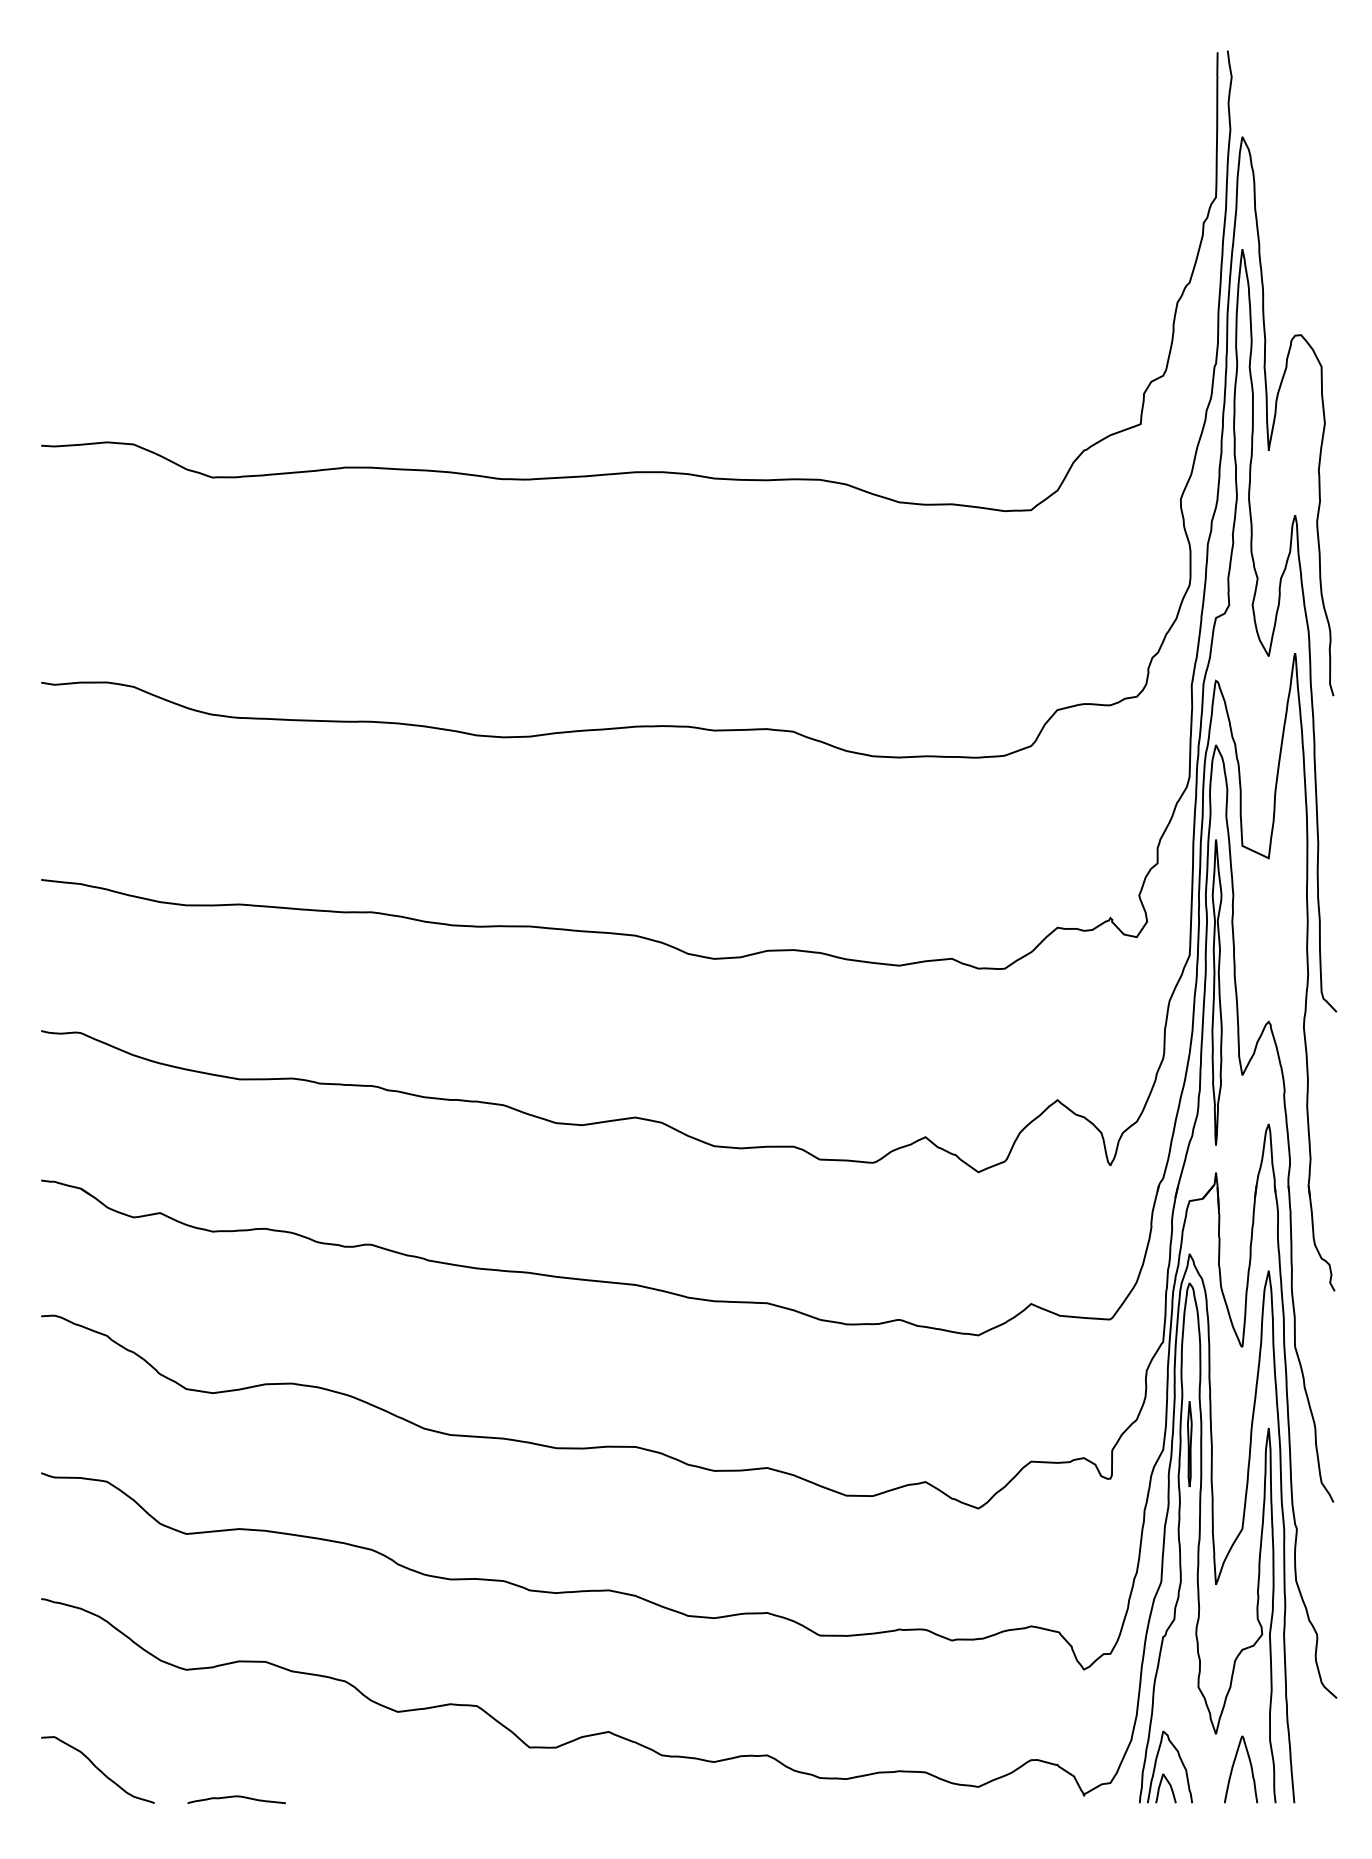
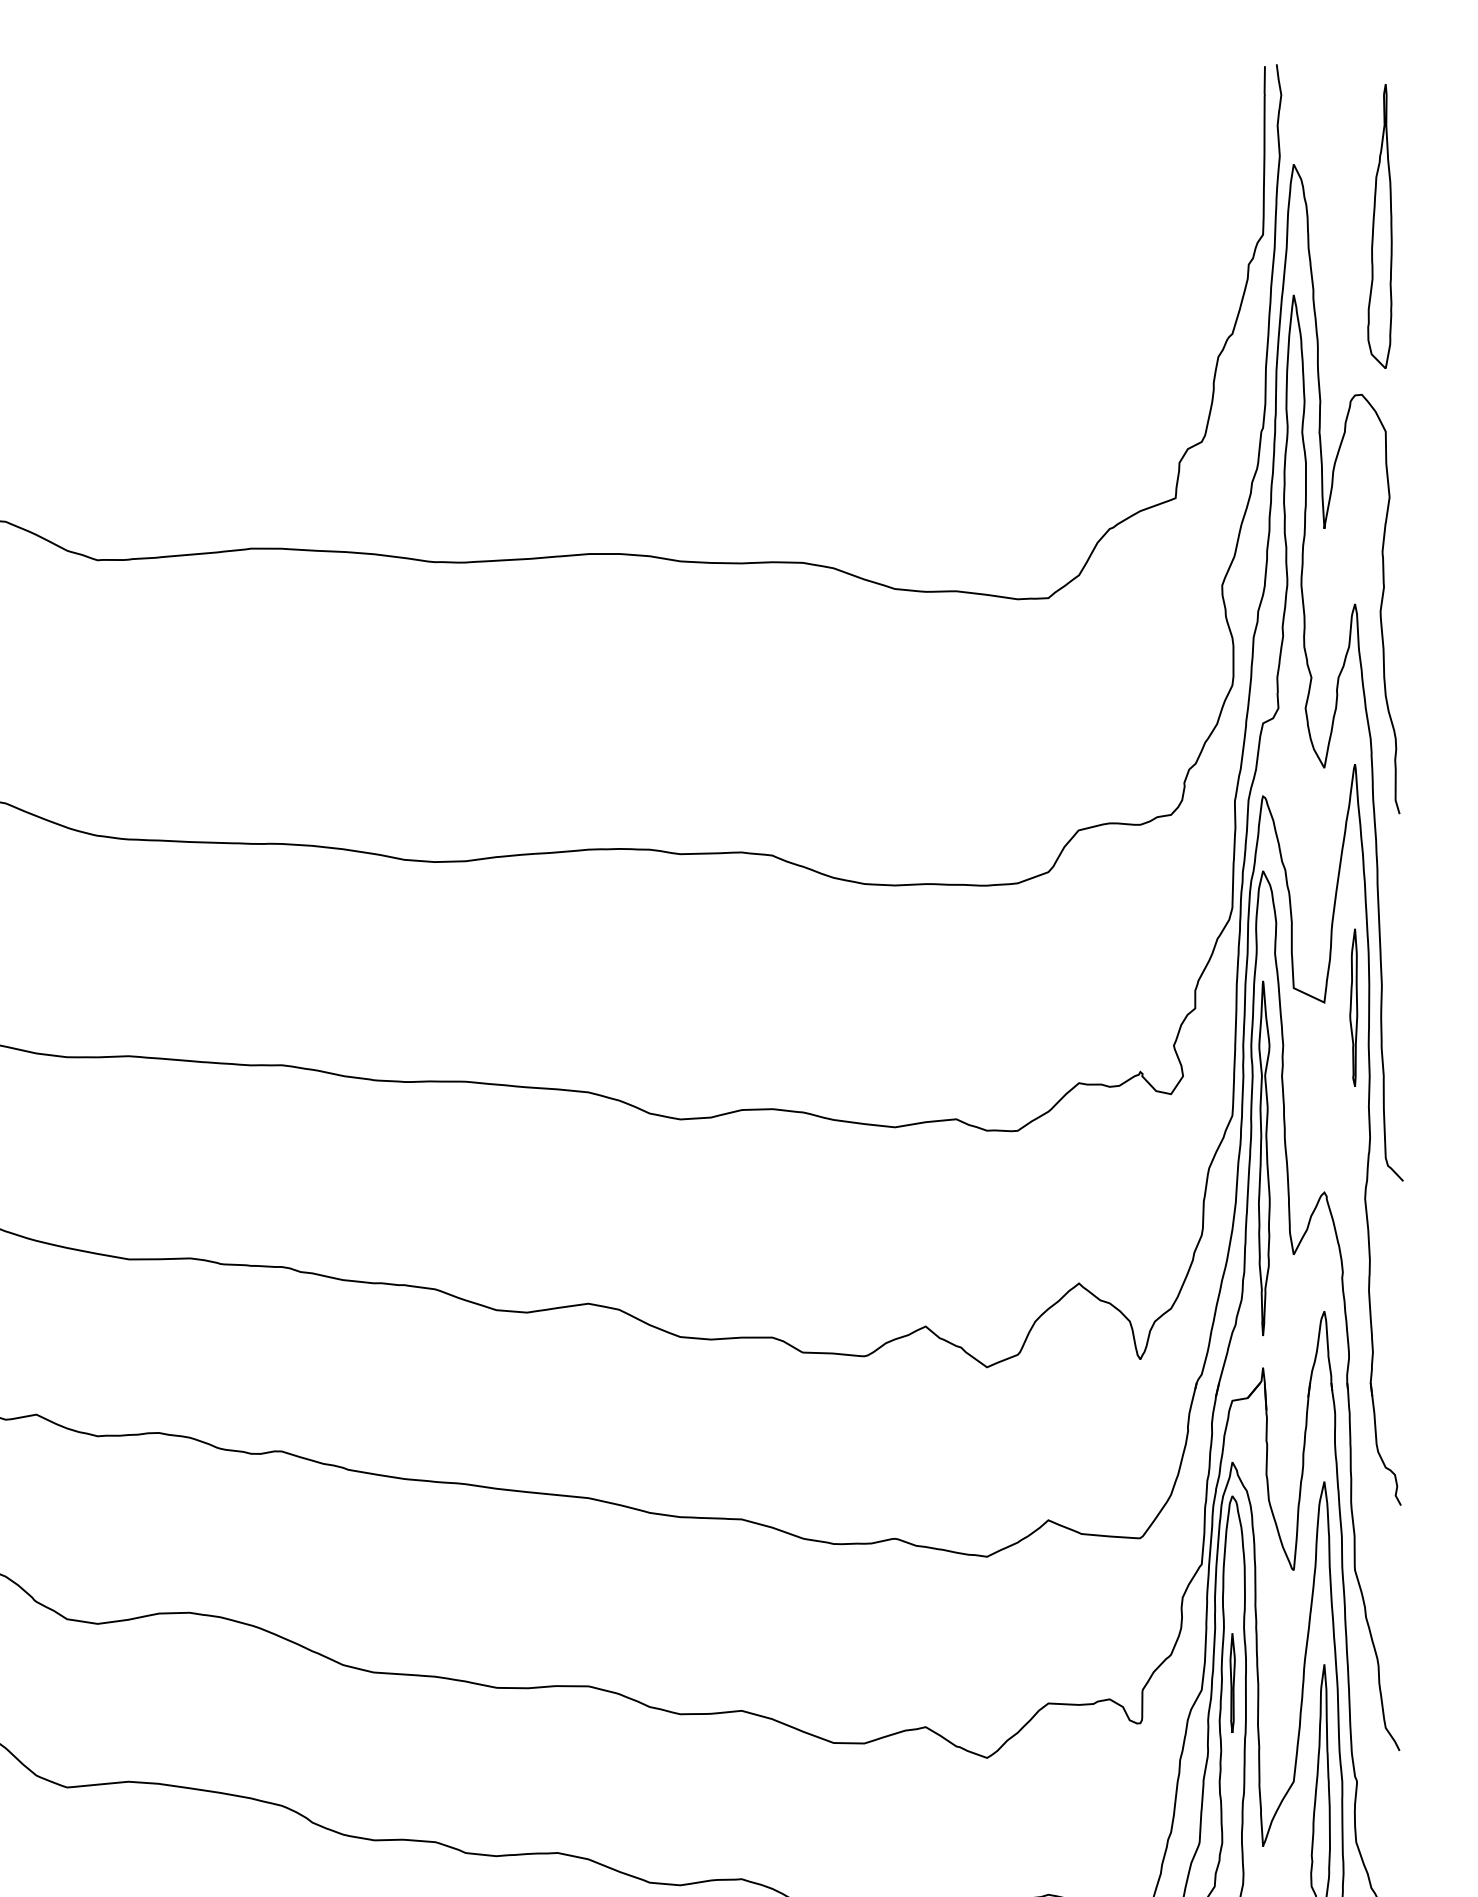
part: (1316, 189) -> (1379, 225), added
part: (1293, 862) -> (1353, 1007), added

